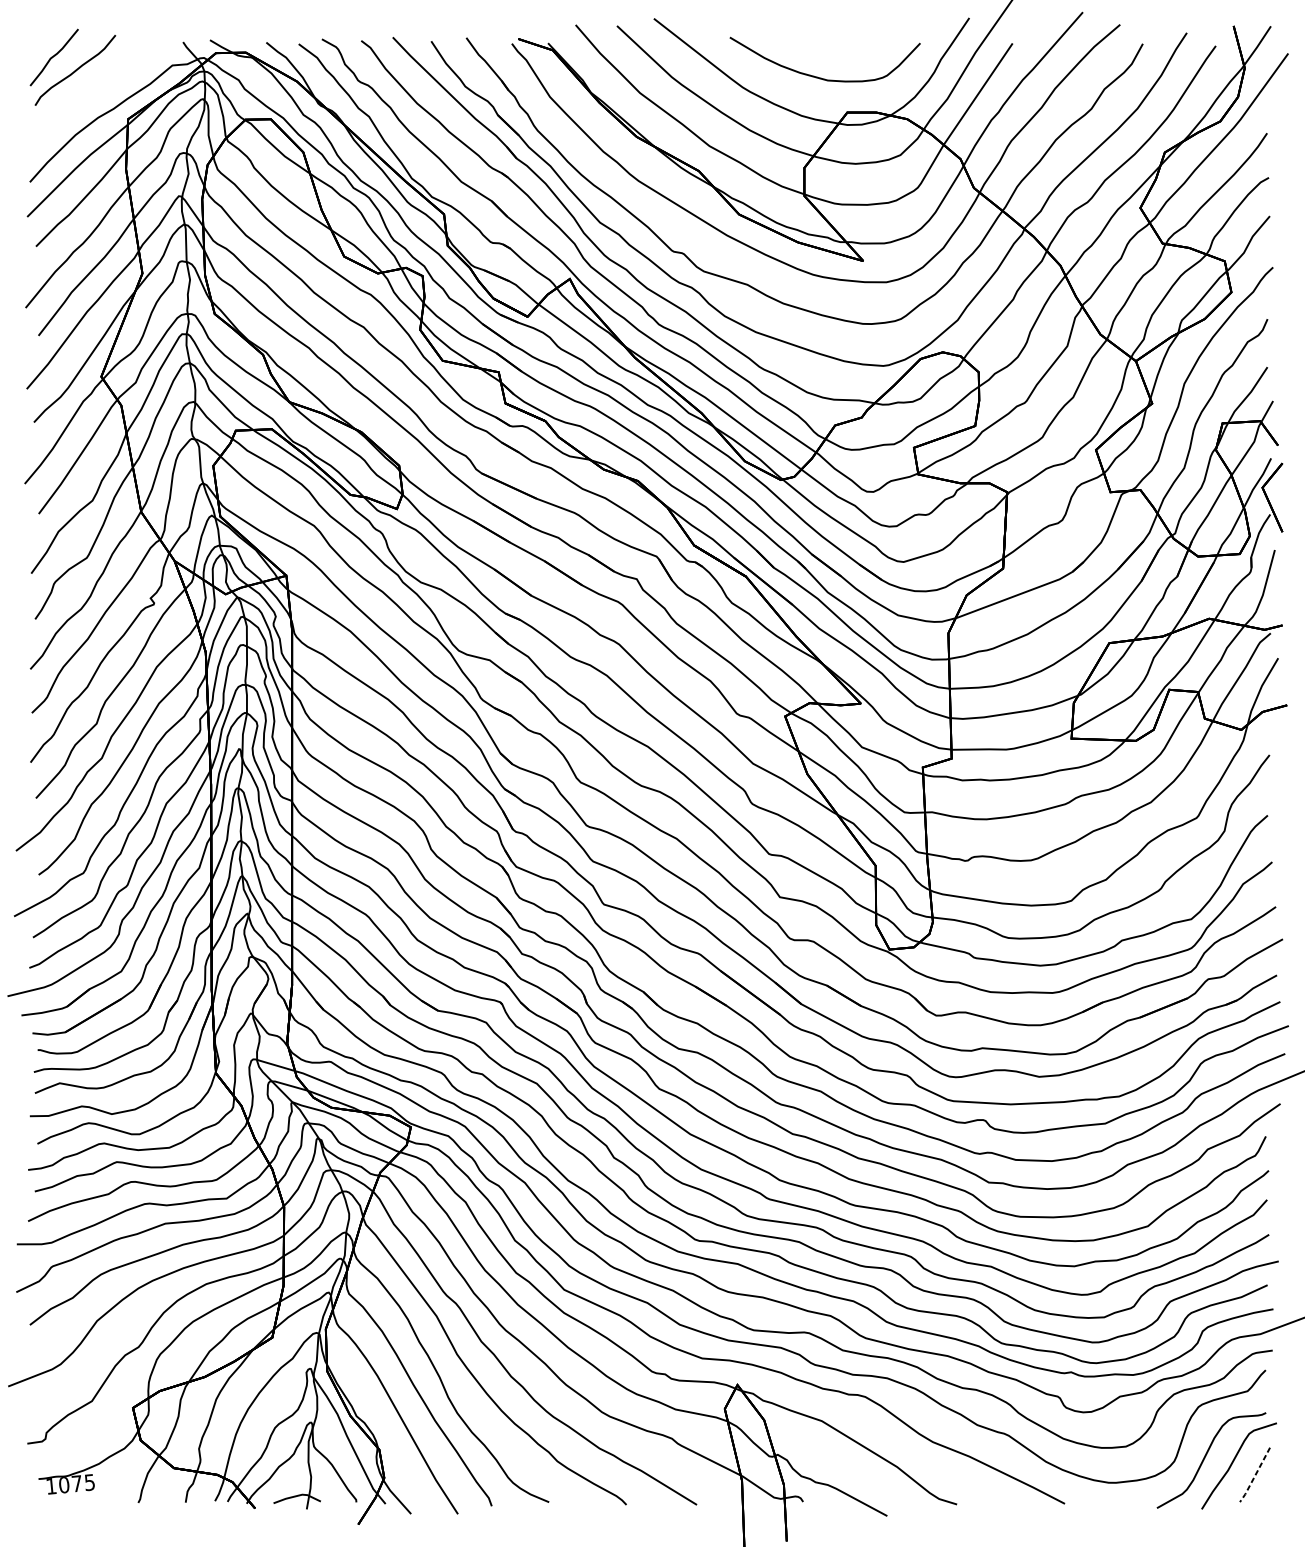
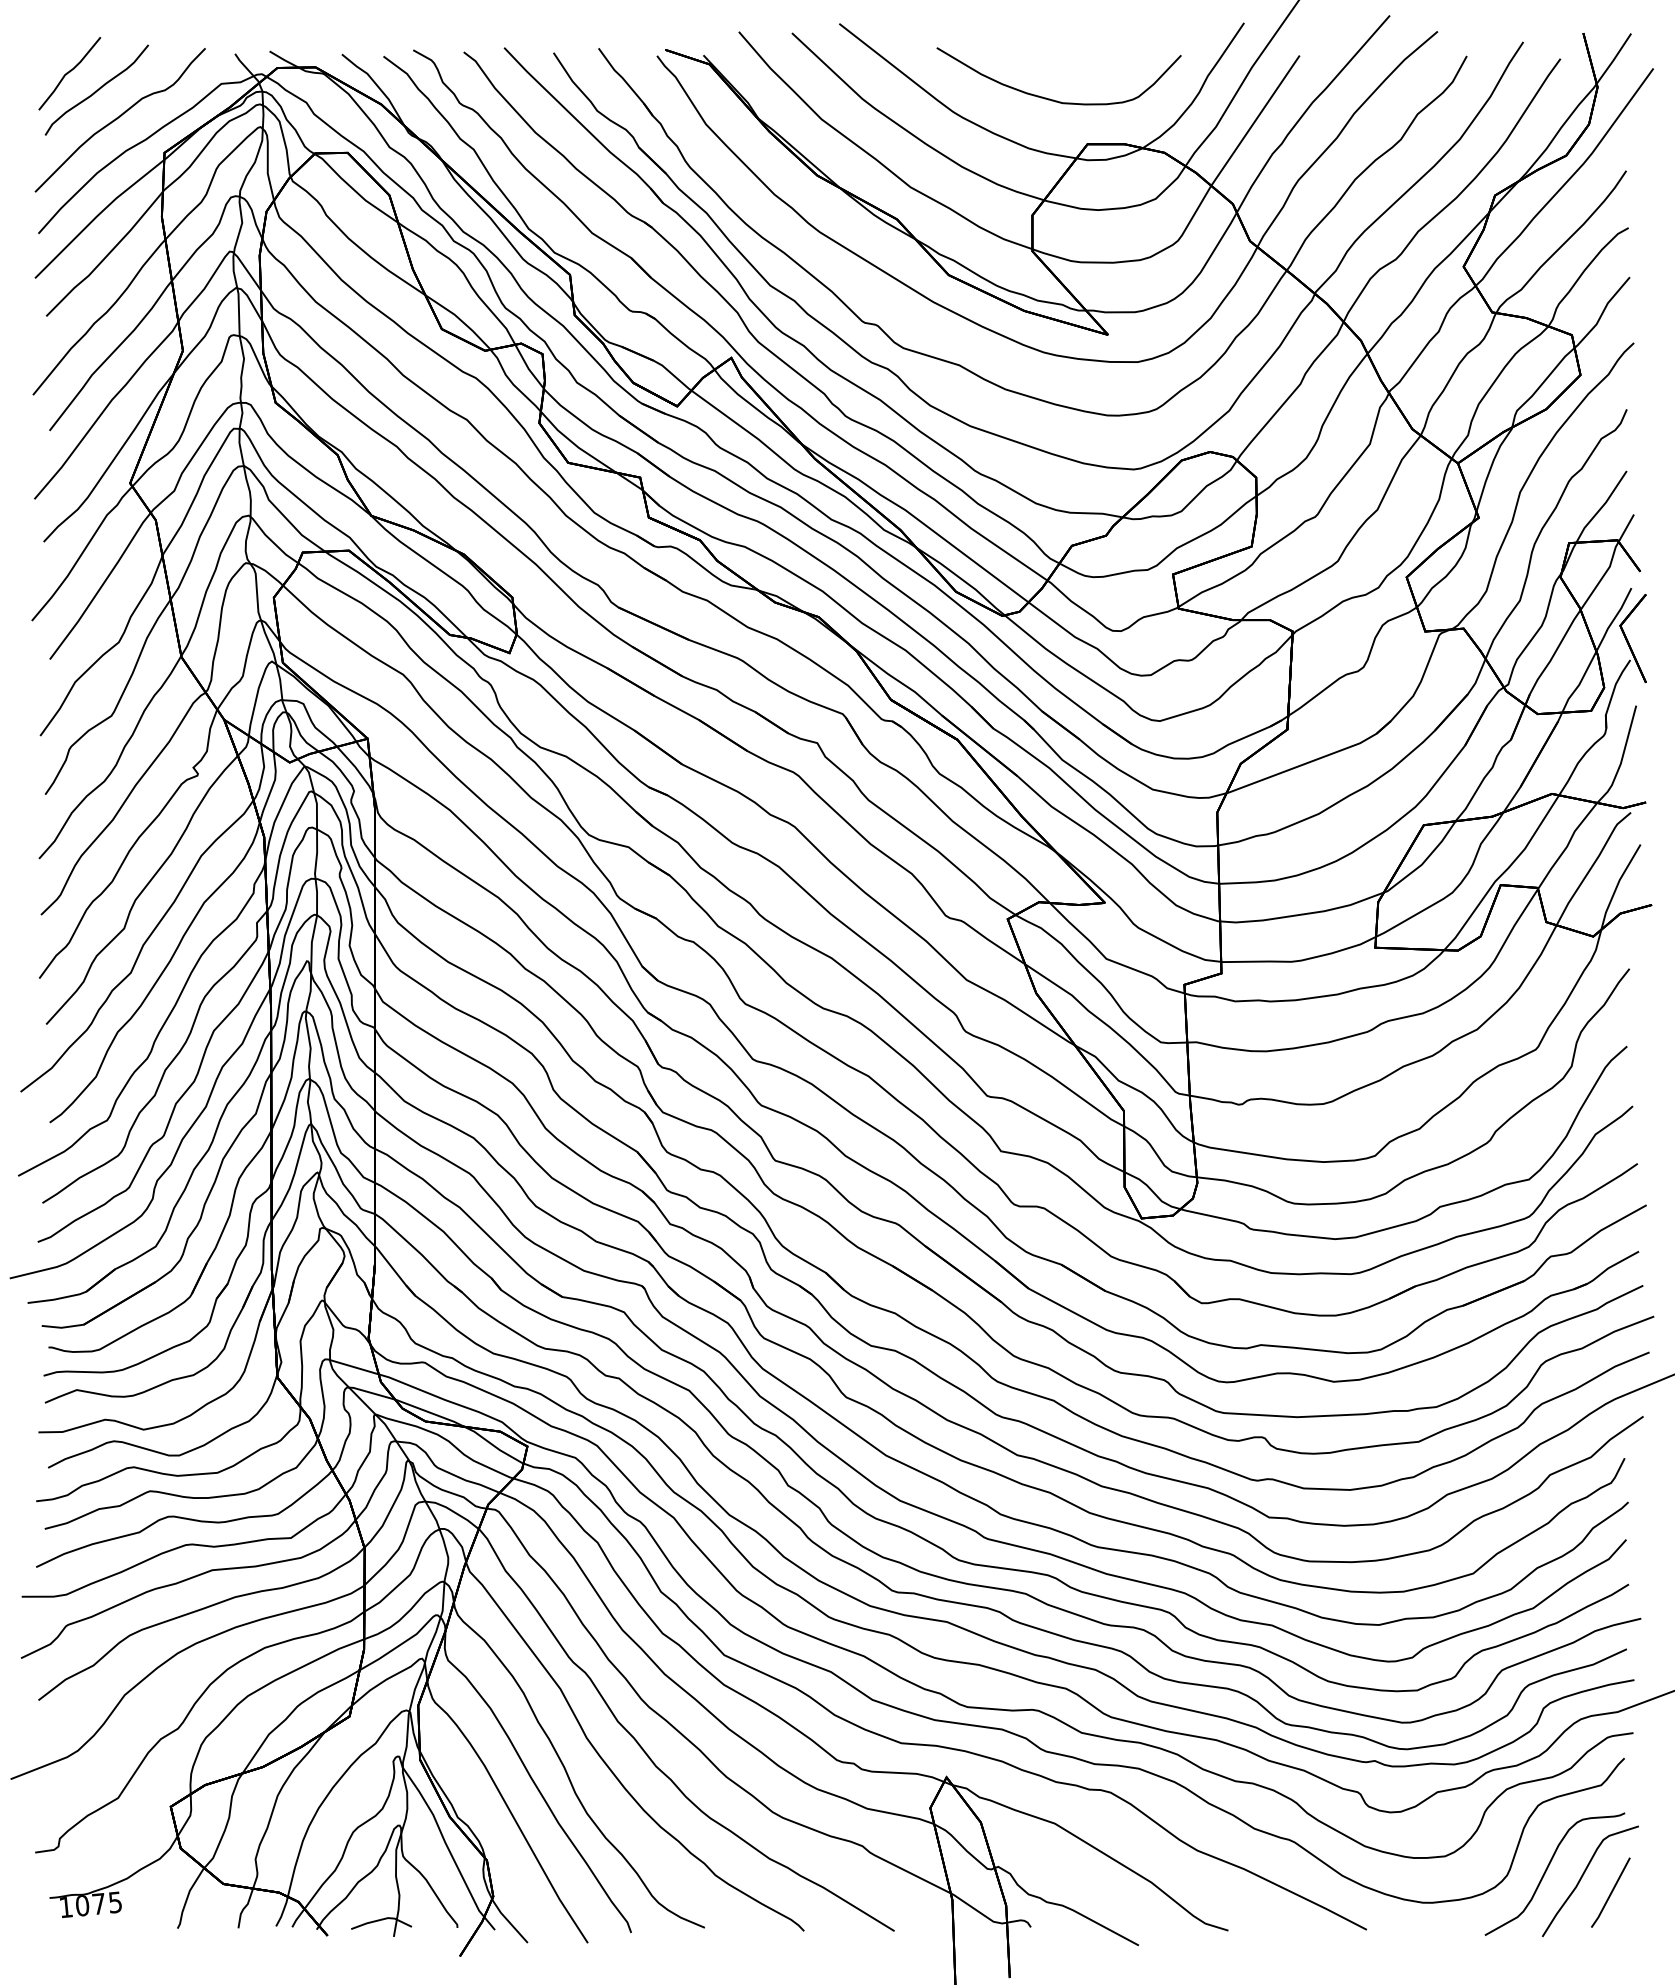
curve: (92, 92) -> (118, 118), added
line: (1254, 1475) -> (1610, 1893), dashed -> solid

